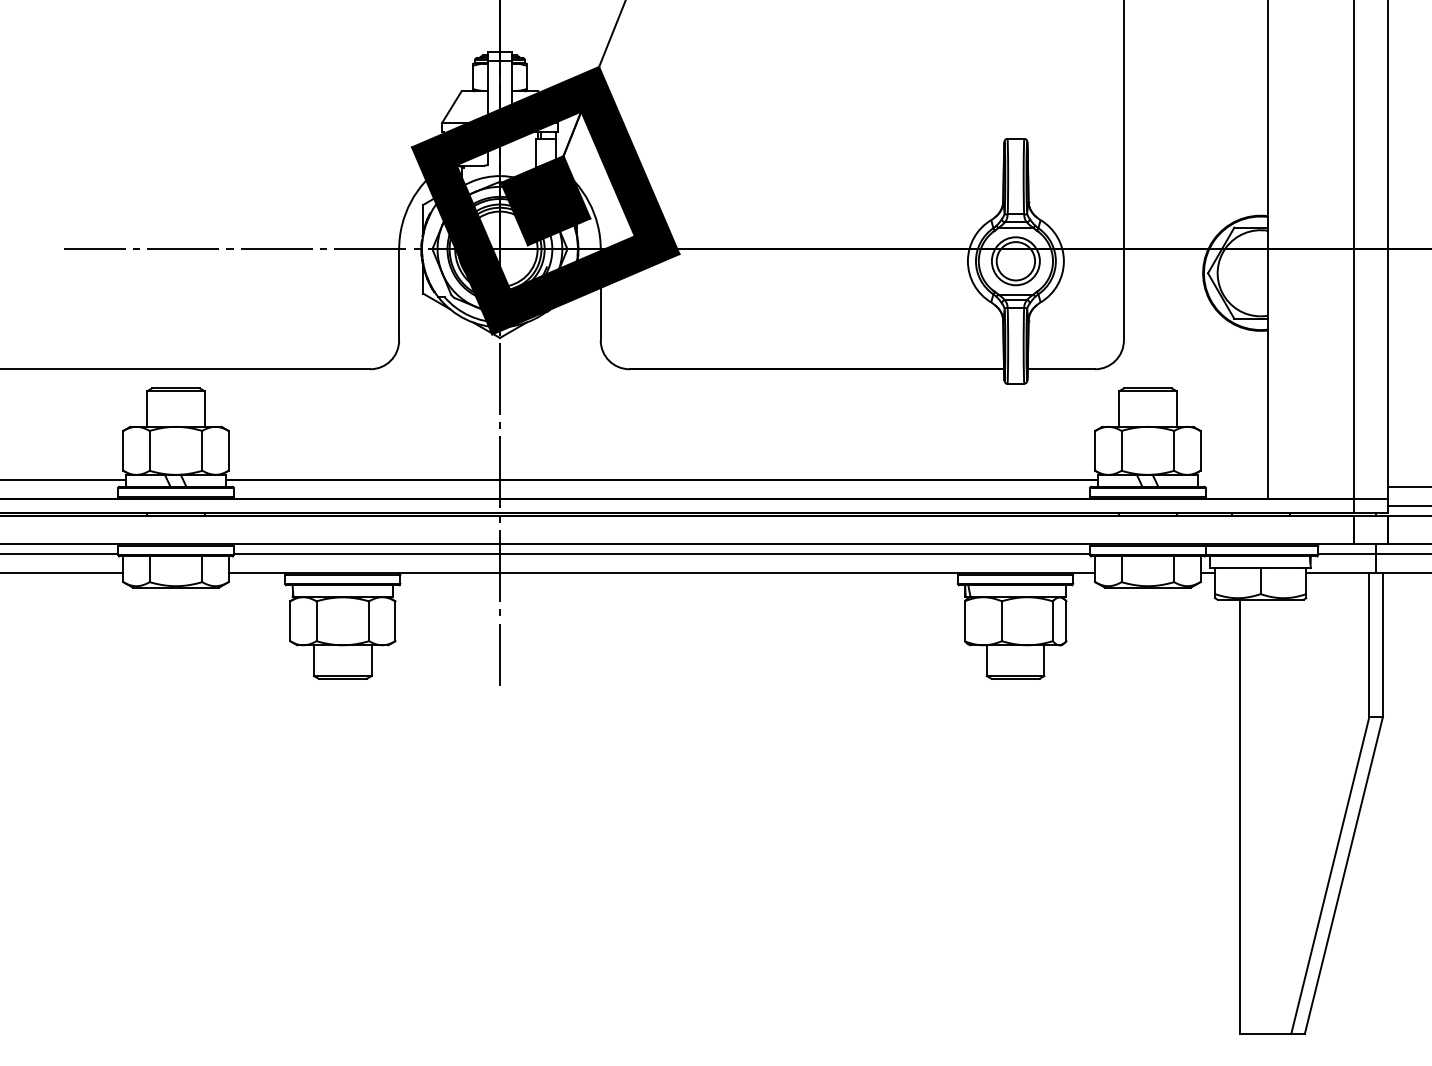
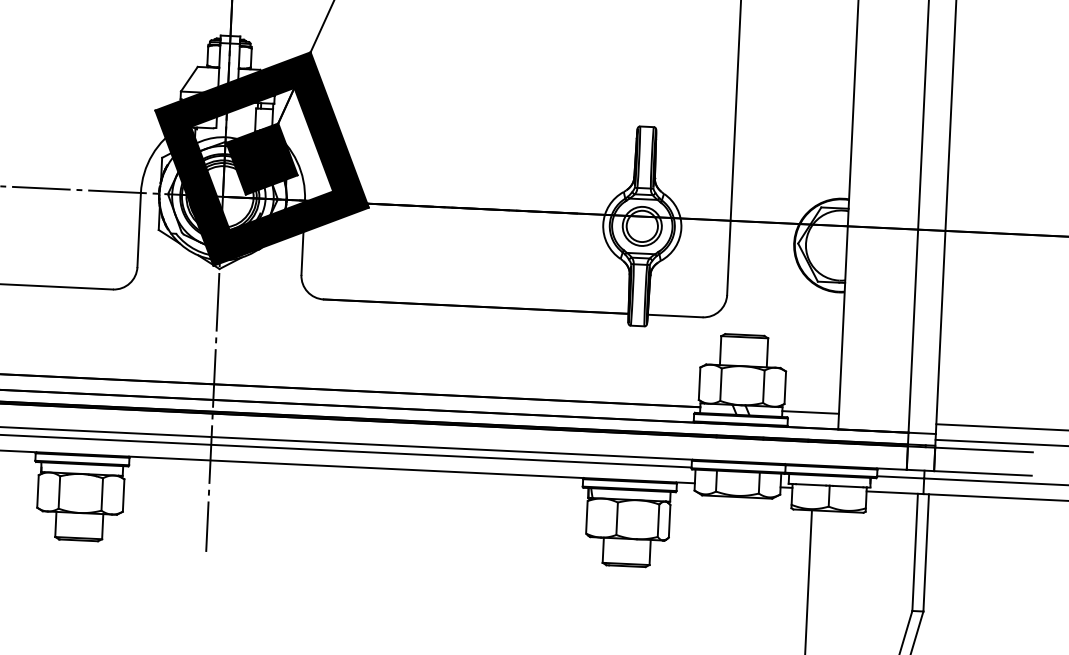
line: (1232, 479) -> (810, 412), added

